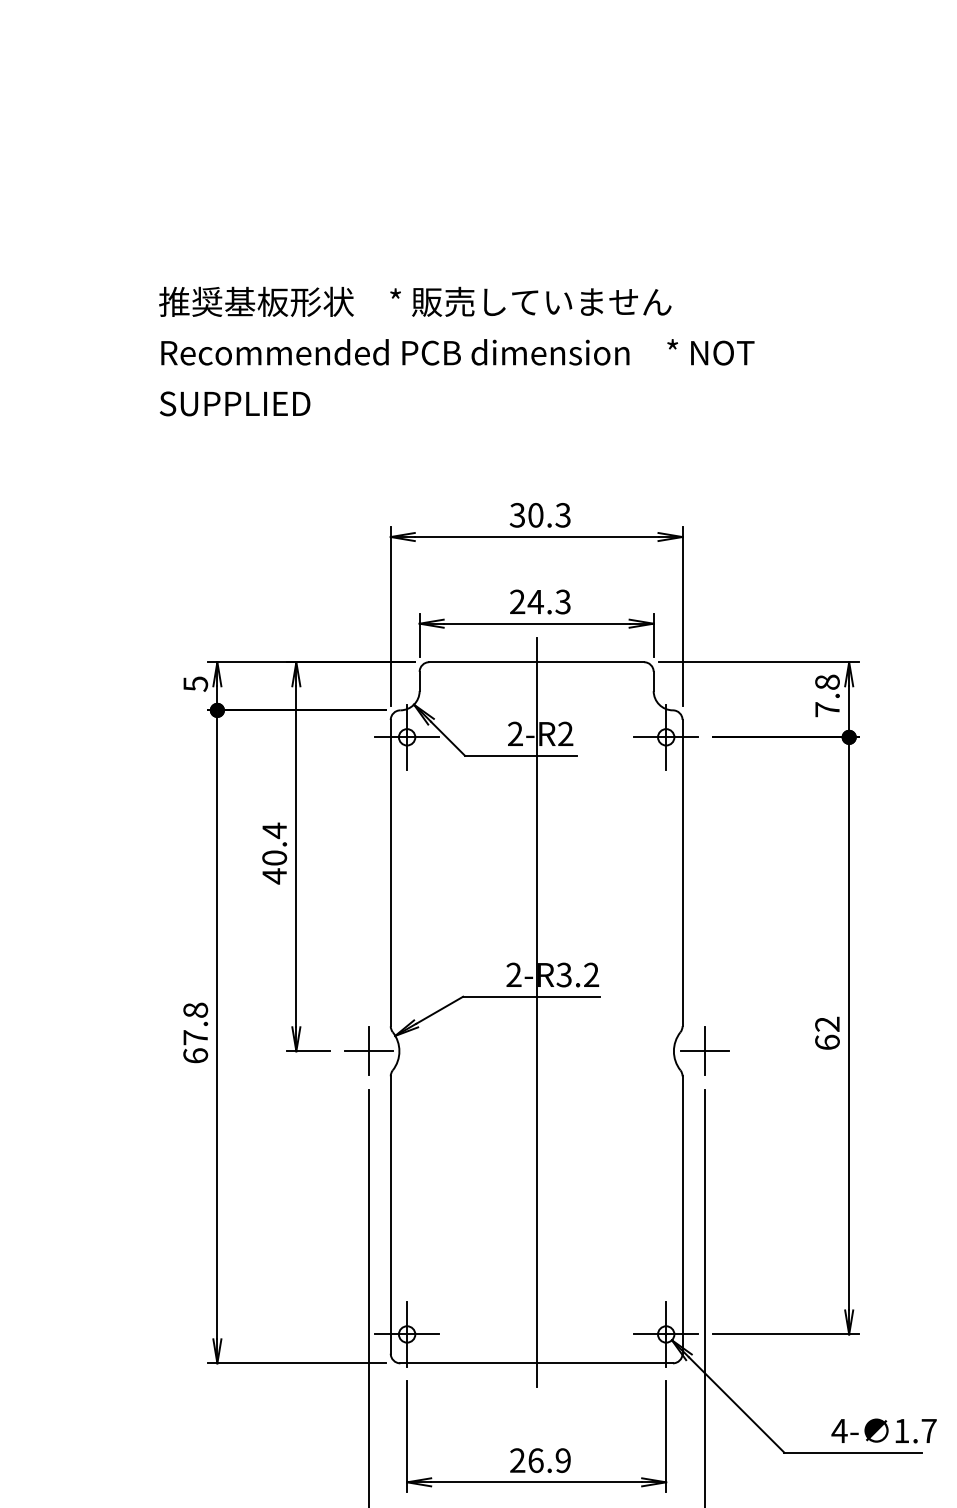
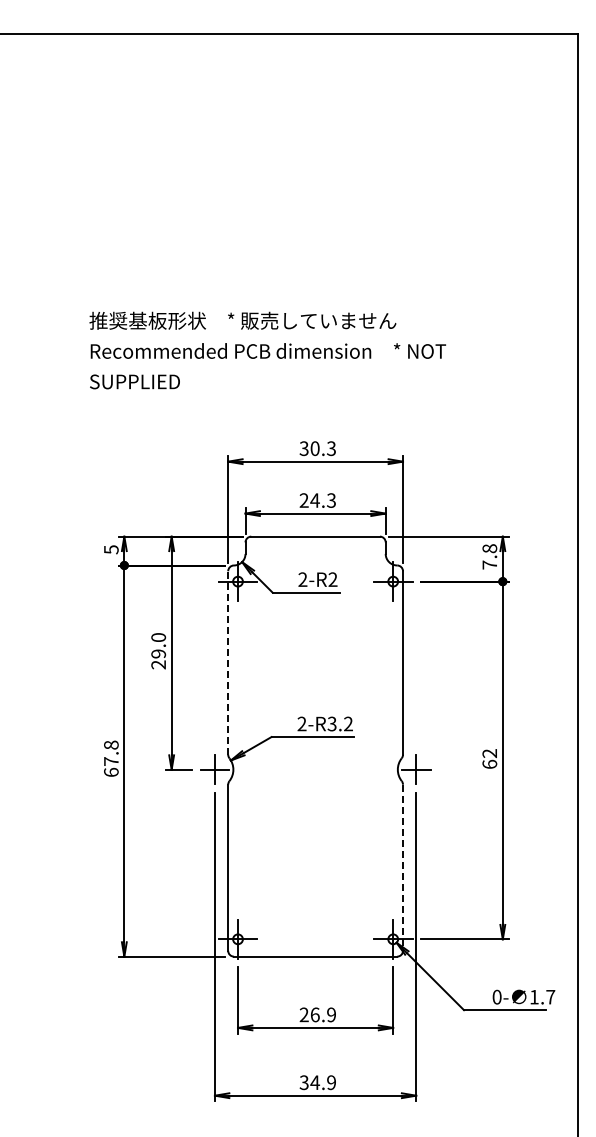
text: (274, 852) -> (158, 650), 40.4 -> 29.0
line: (391, 872) -> (228, 662), solid -> dashed
line: (536, 1012) -> (315, 746), removed
line: (683, 1216) -> (403, 868), solid -> dashed
text: (838, 1429) -> (496, 996), 4- -> 0-

